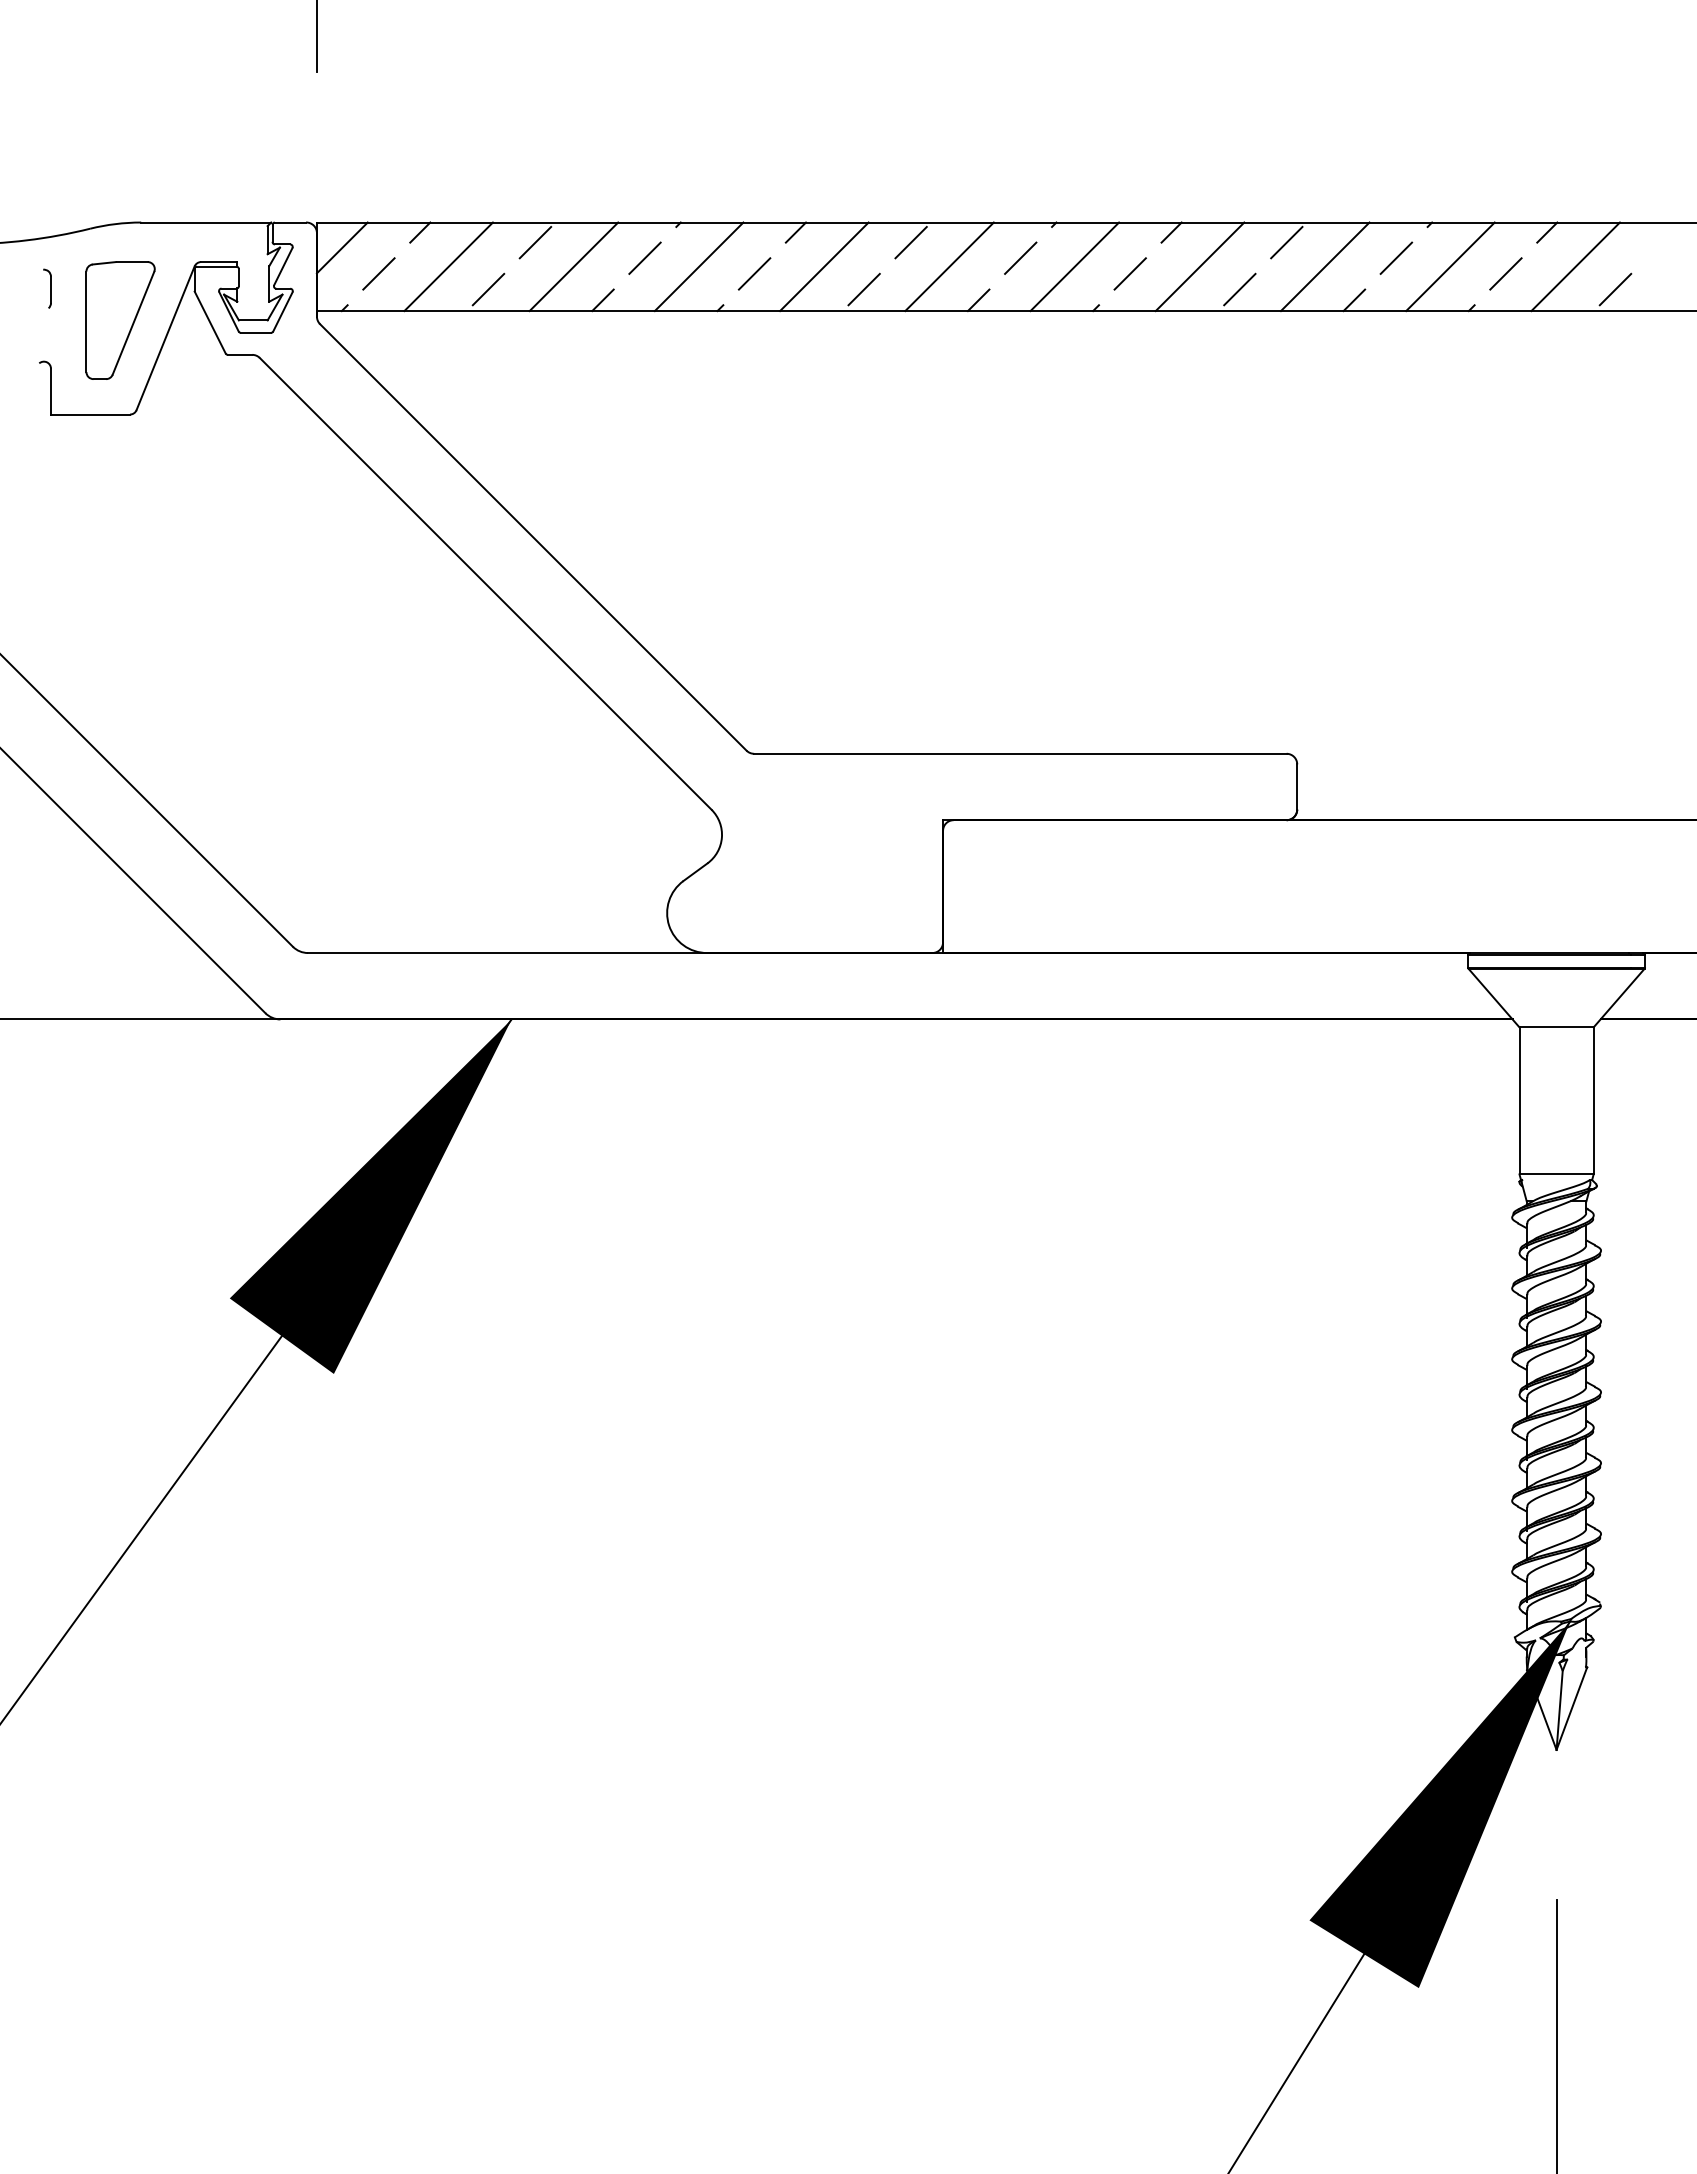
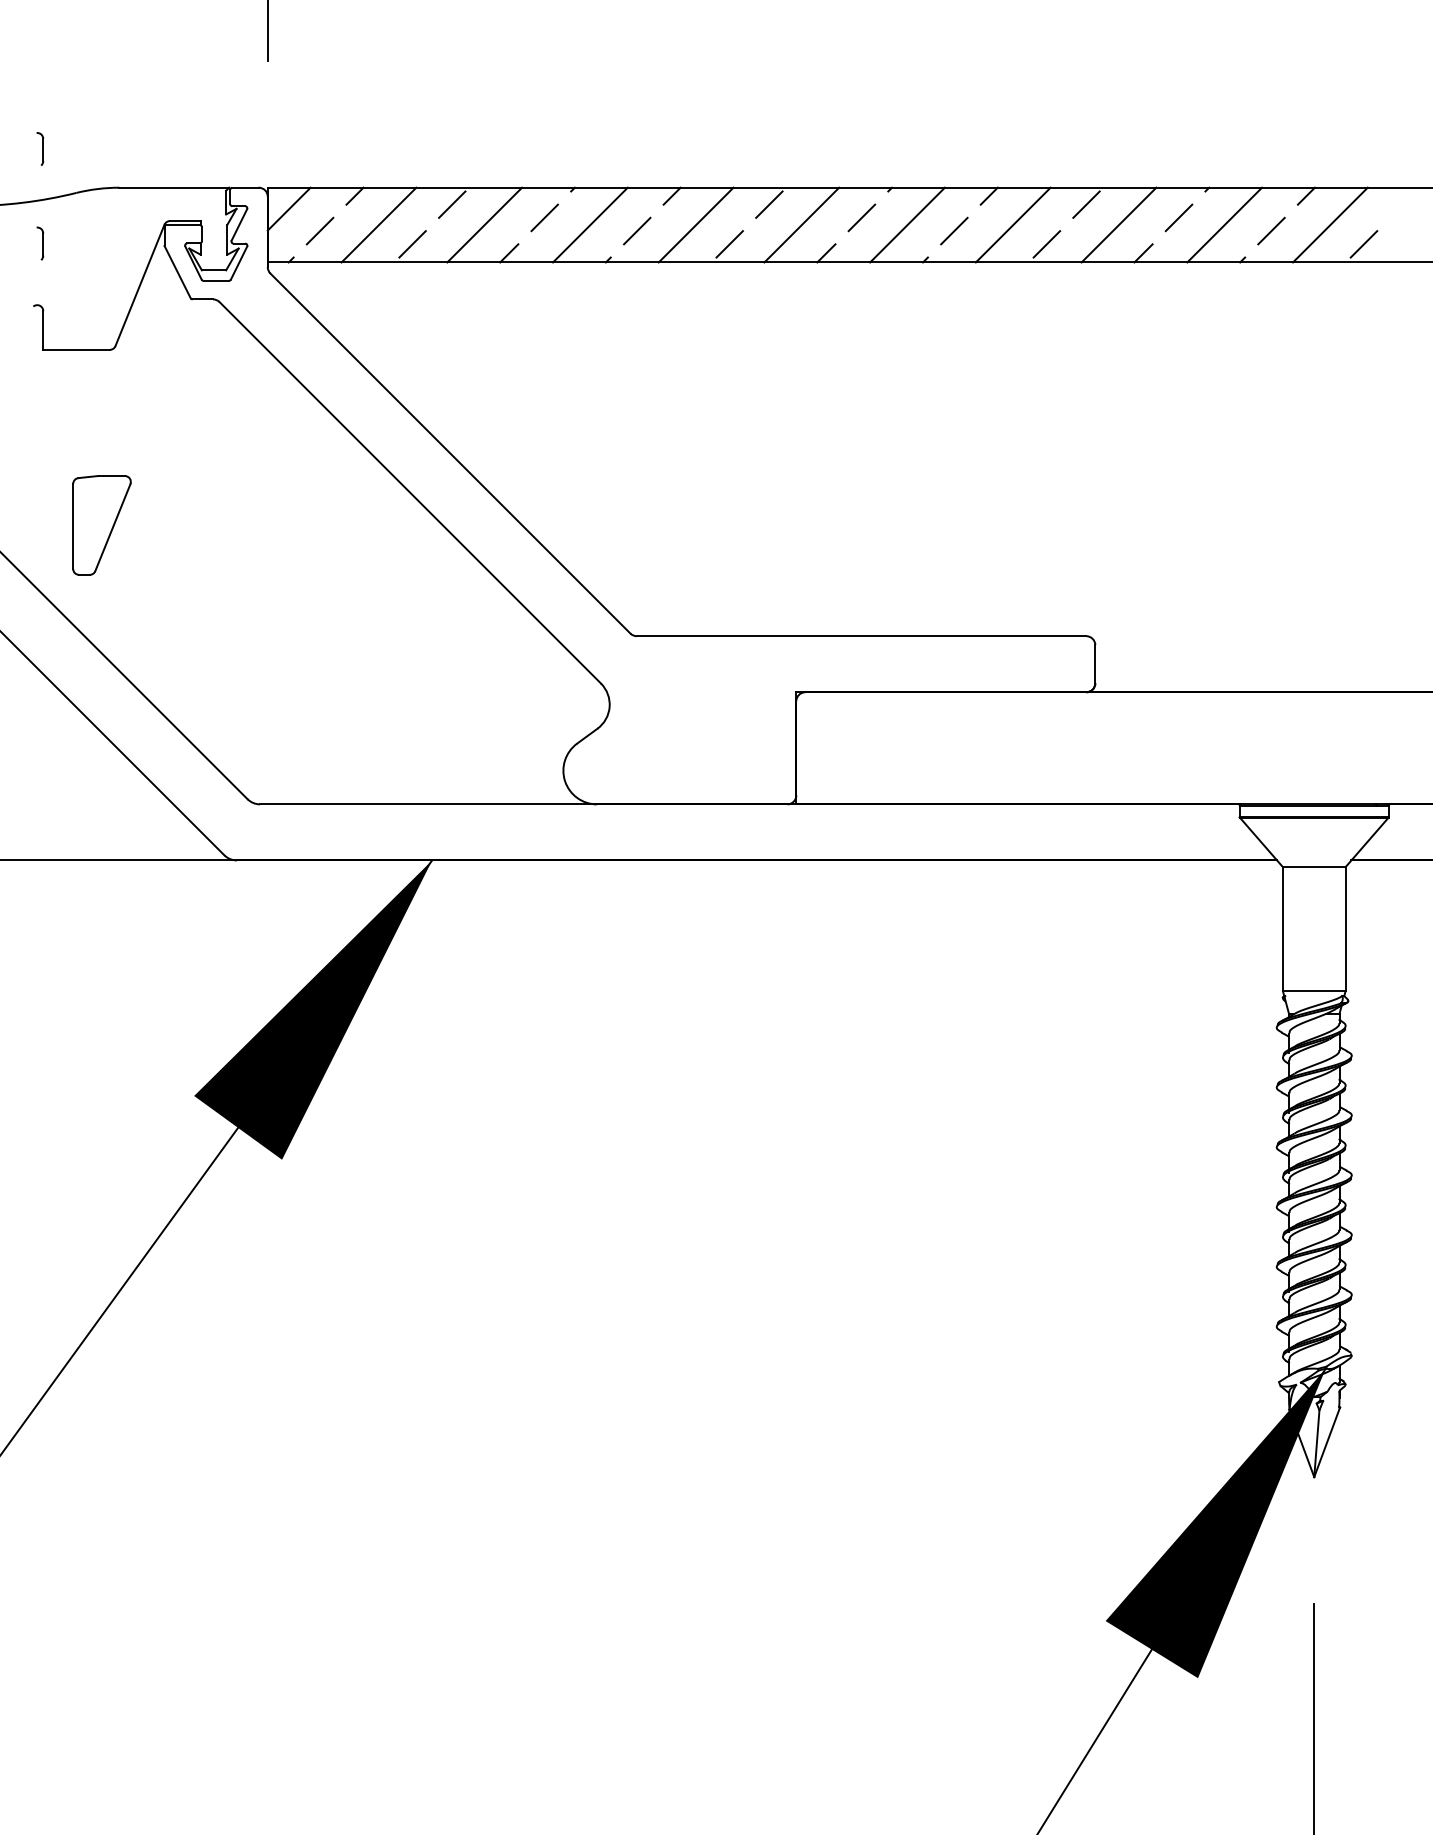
part: (47, 176) -> (40, 148), added
part: (120, 320) -> (101, 525), moved

